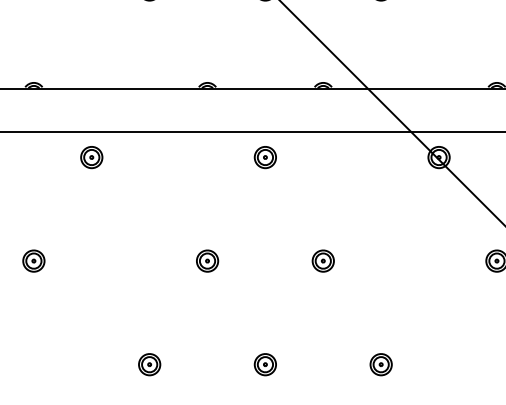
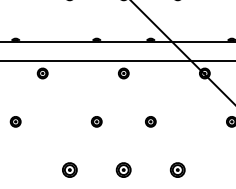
part: (149, 365) -> (69, 170), size x1.4
part: (264, 365) -> (123, 170), size x1.4
part: (380, 365) -> (177, 170), size x1.4

